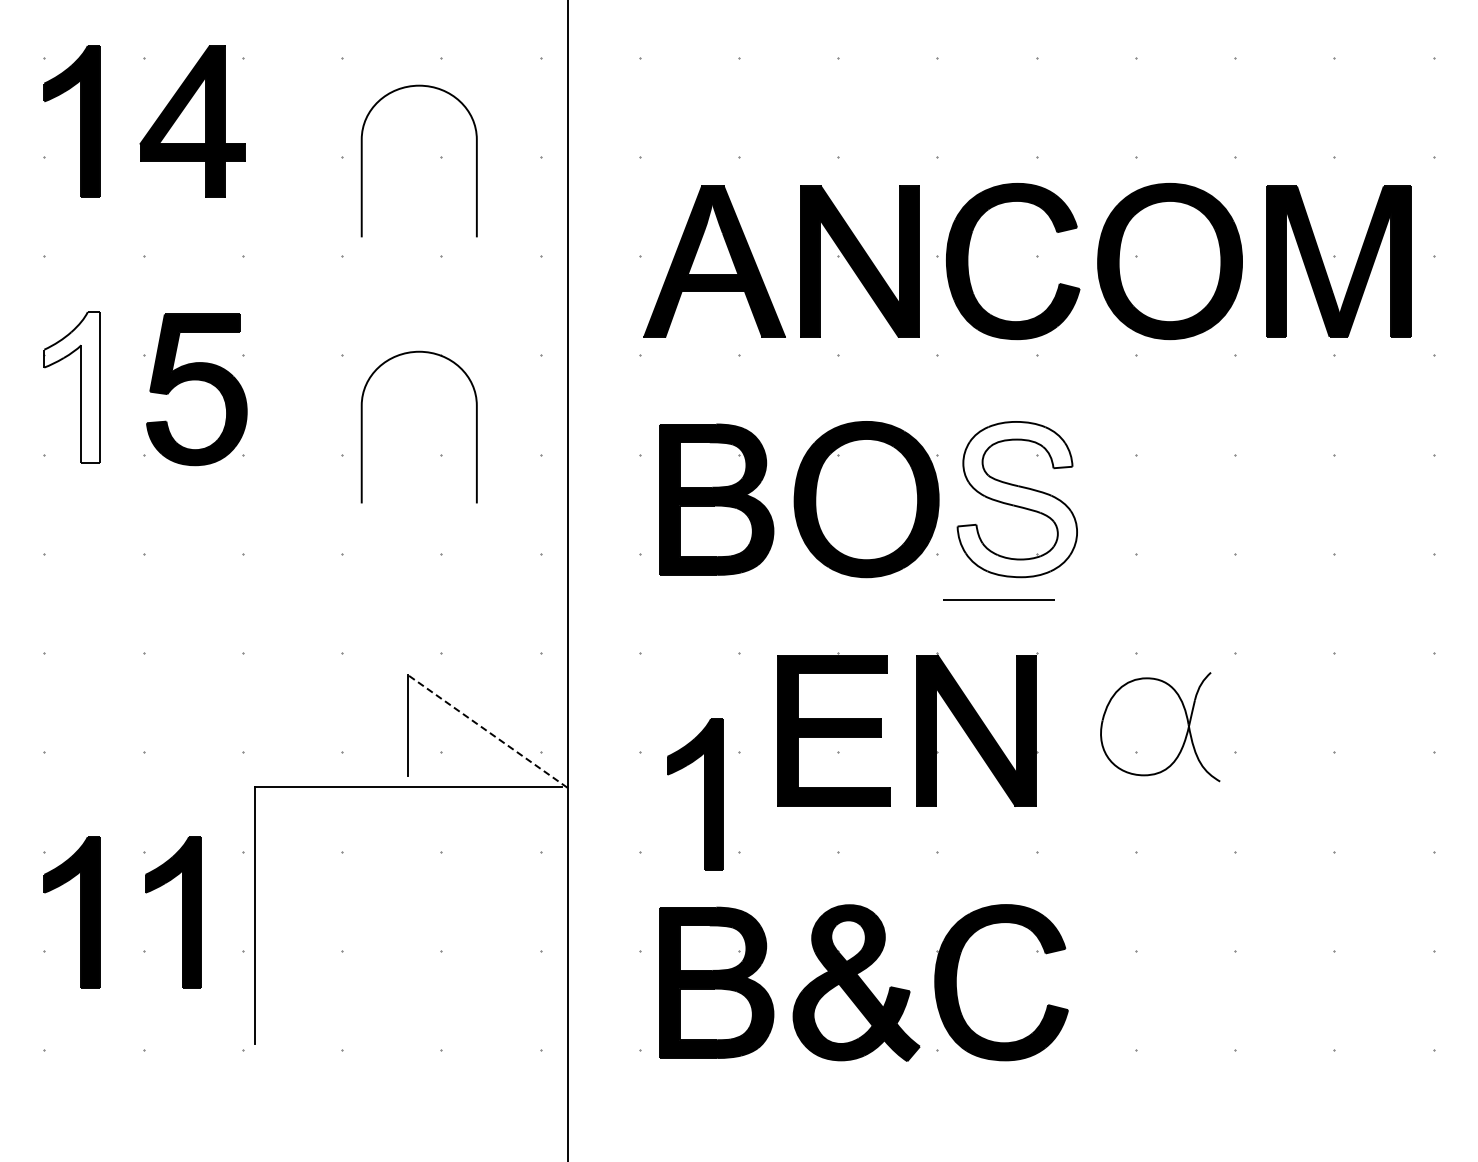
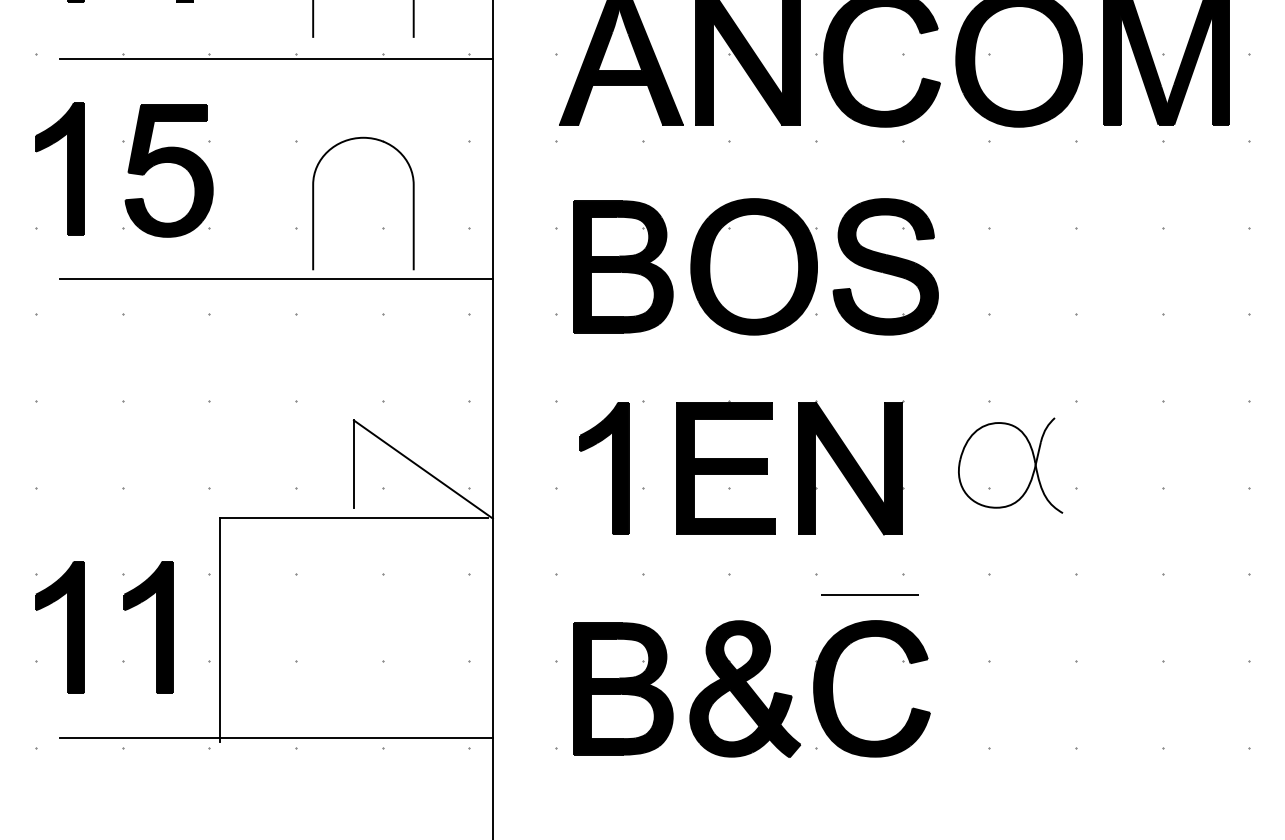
line: (320, 261) -> (277, 58), added
fill: (71, 387) -> (59, 169), added
fill: (1017, 499) -> (885, 266), added
line: (320, 513) -> (277, 279), added
line: (998, 599) -> (869, 595), moved
line: (487, 731) -> (423, 469), dashed -> solid
part: (704, 794) -> (612, 468), moved
line: (320, 1038) -> (277, 737), added

